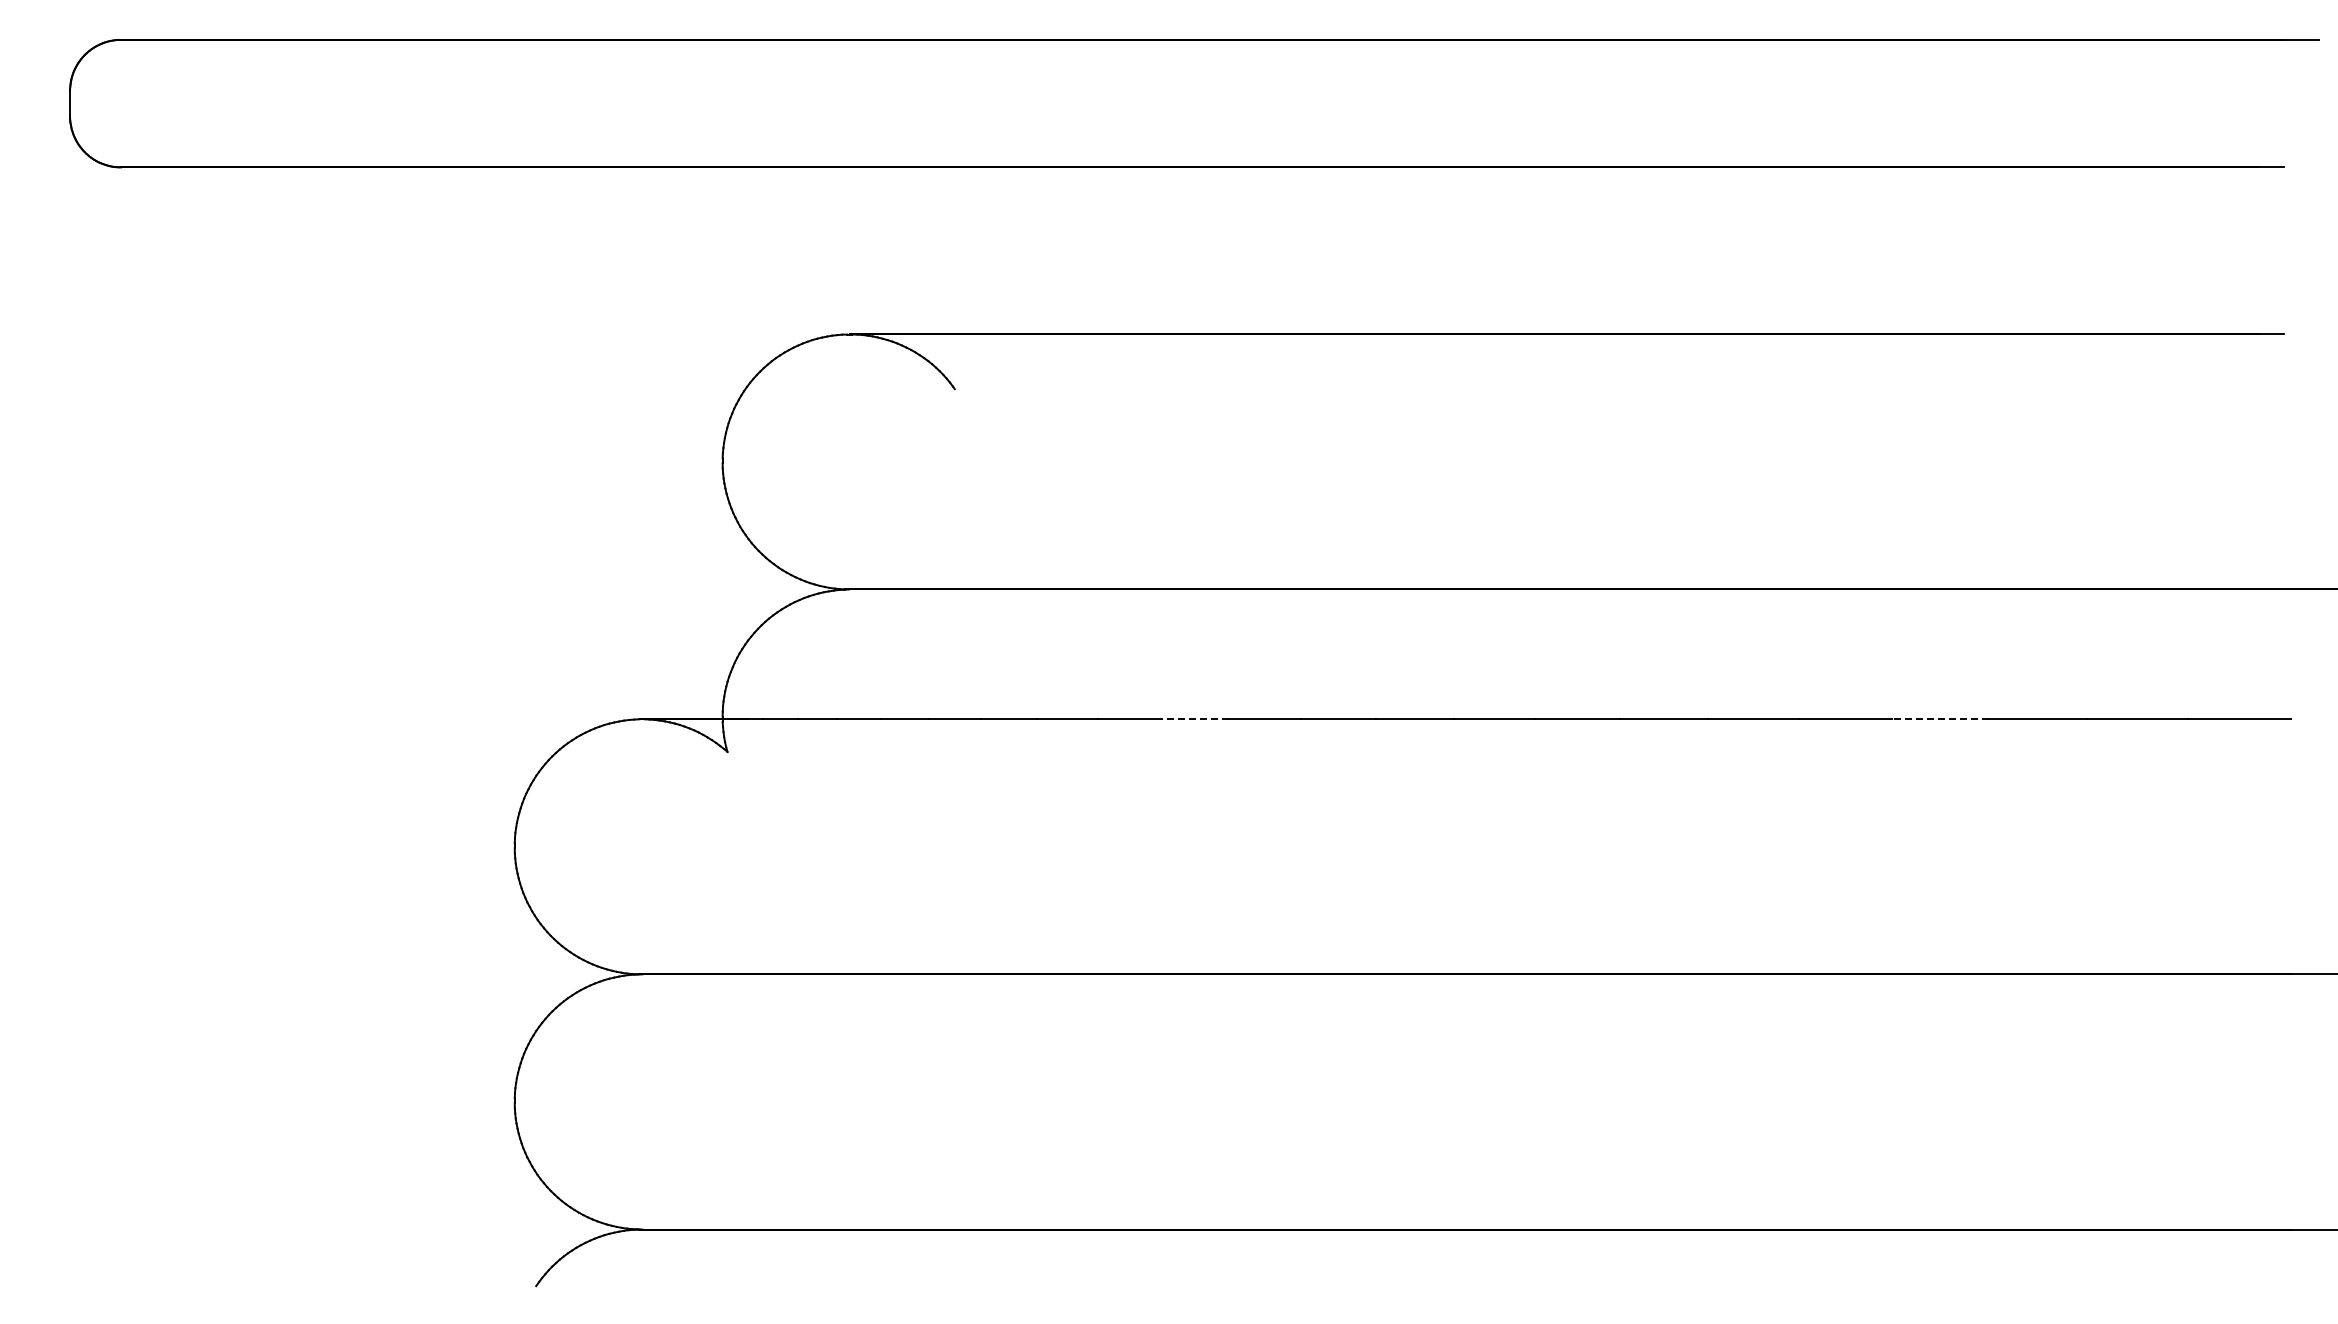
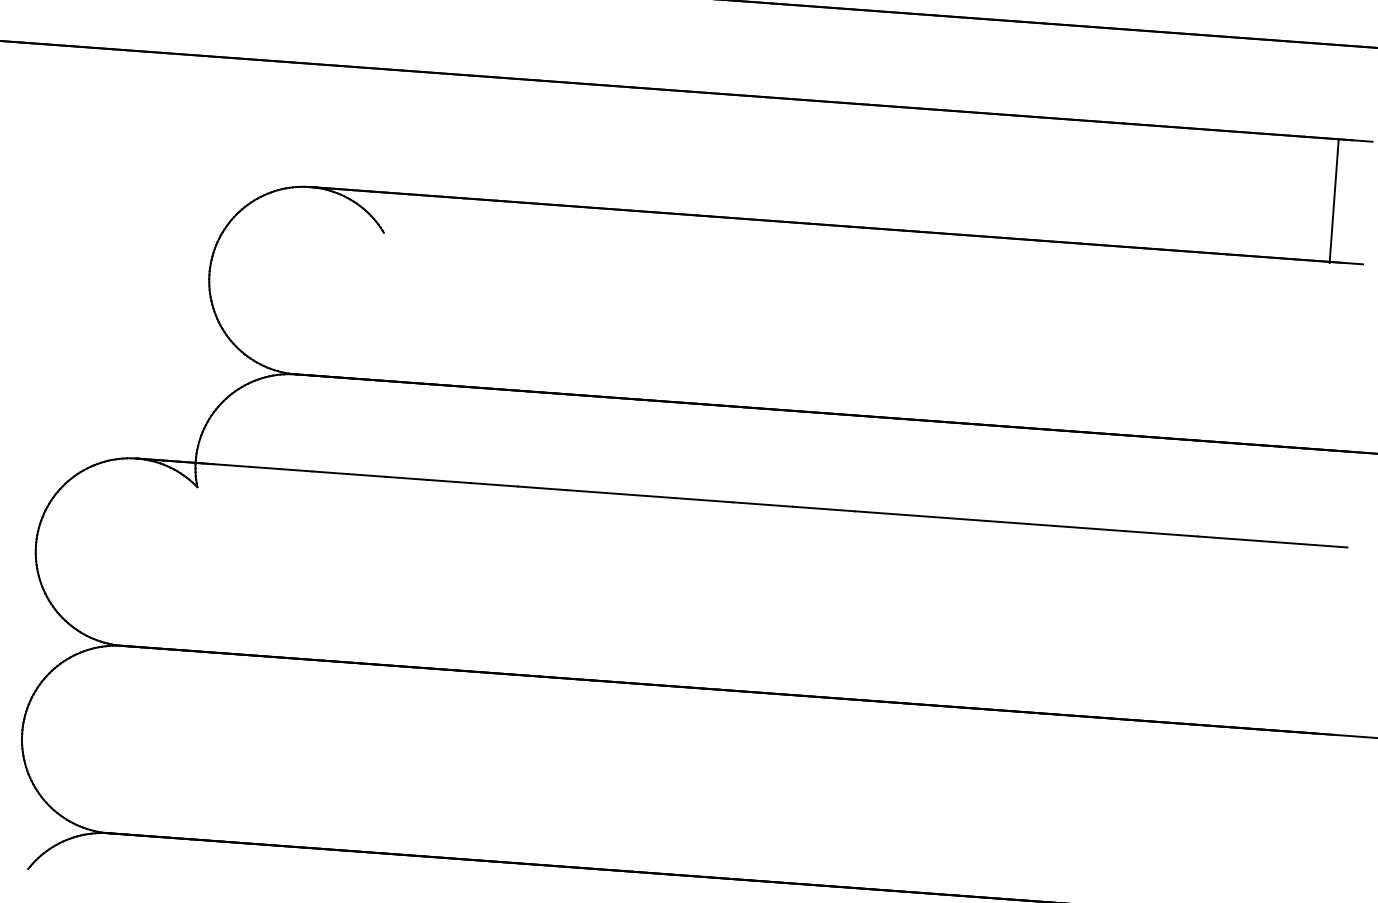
line: (2238, 251) -> (1334, 201), added
line: (1195, 719) -> (542, 488), dashed -> solid
line: (1939, 719) -> (1089, 528), dashed -> solid

